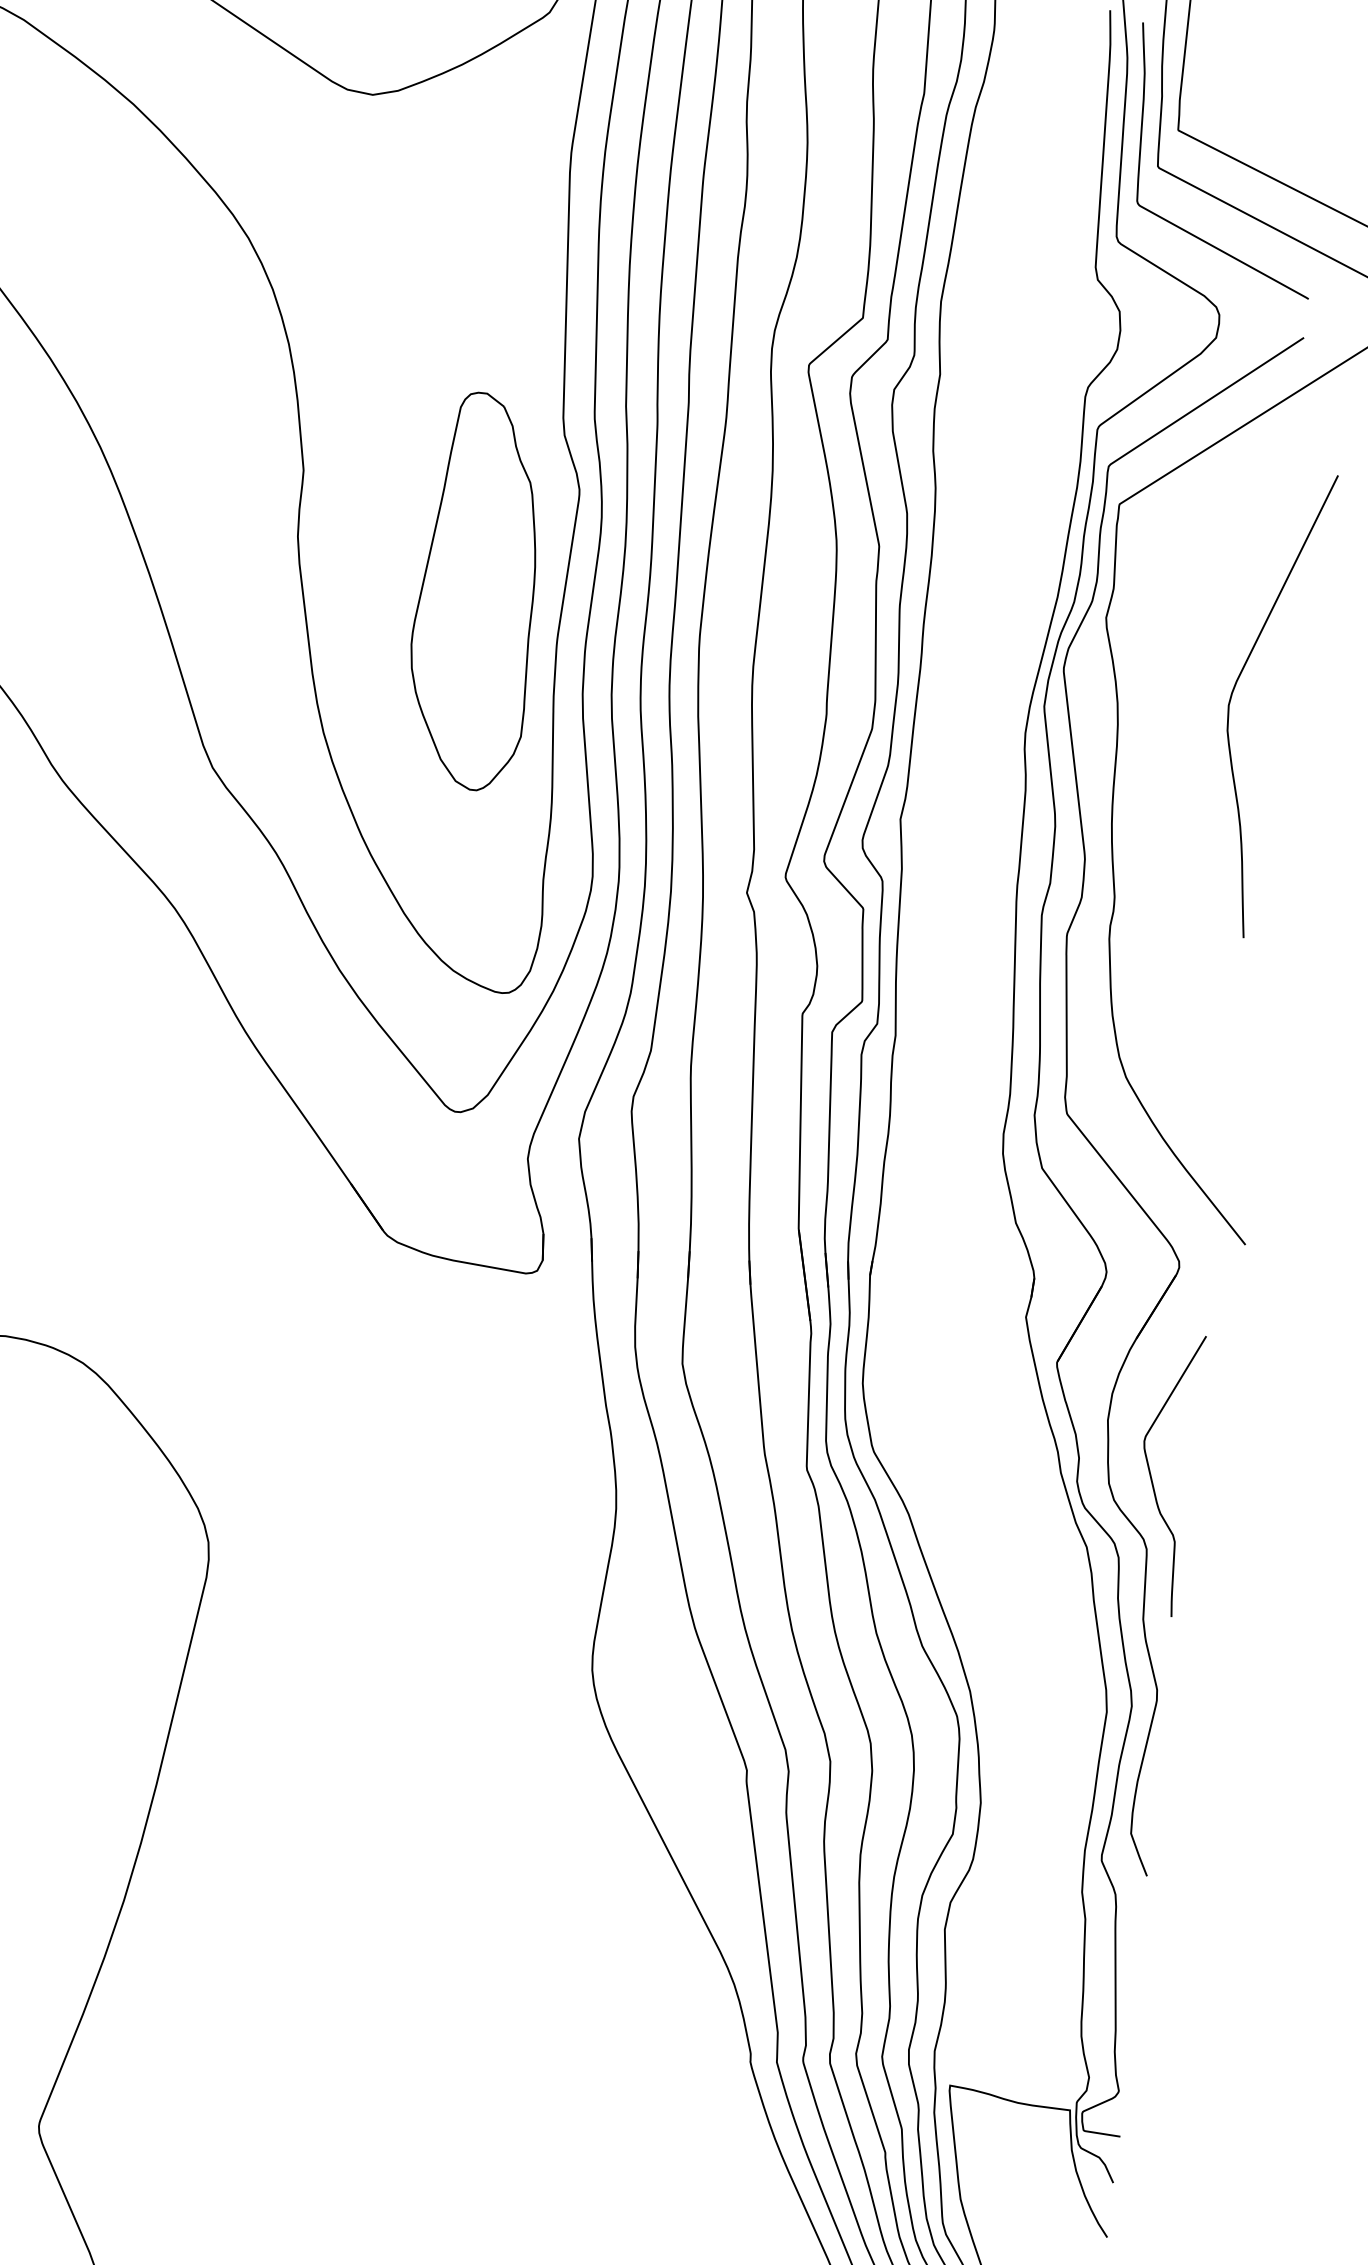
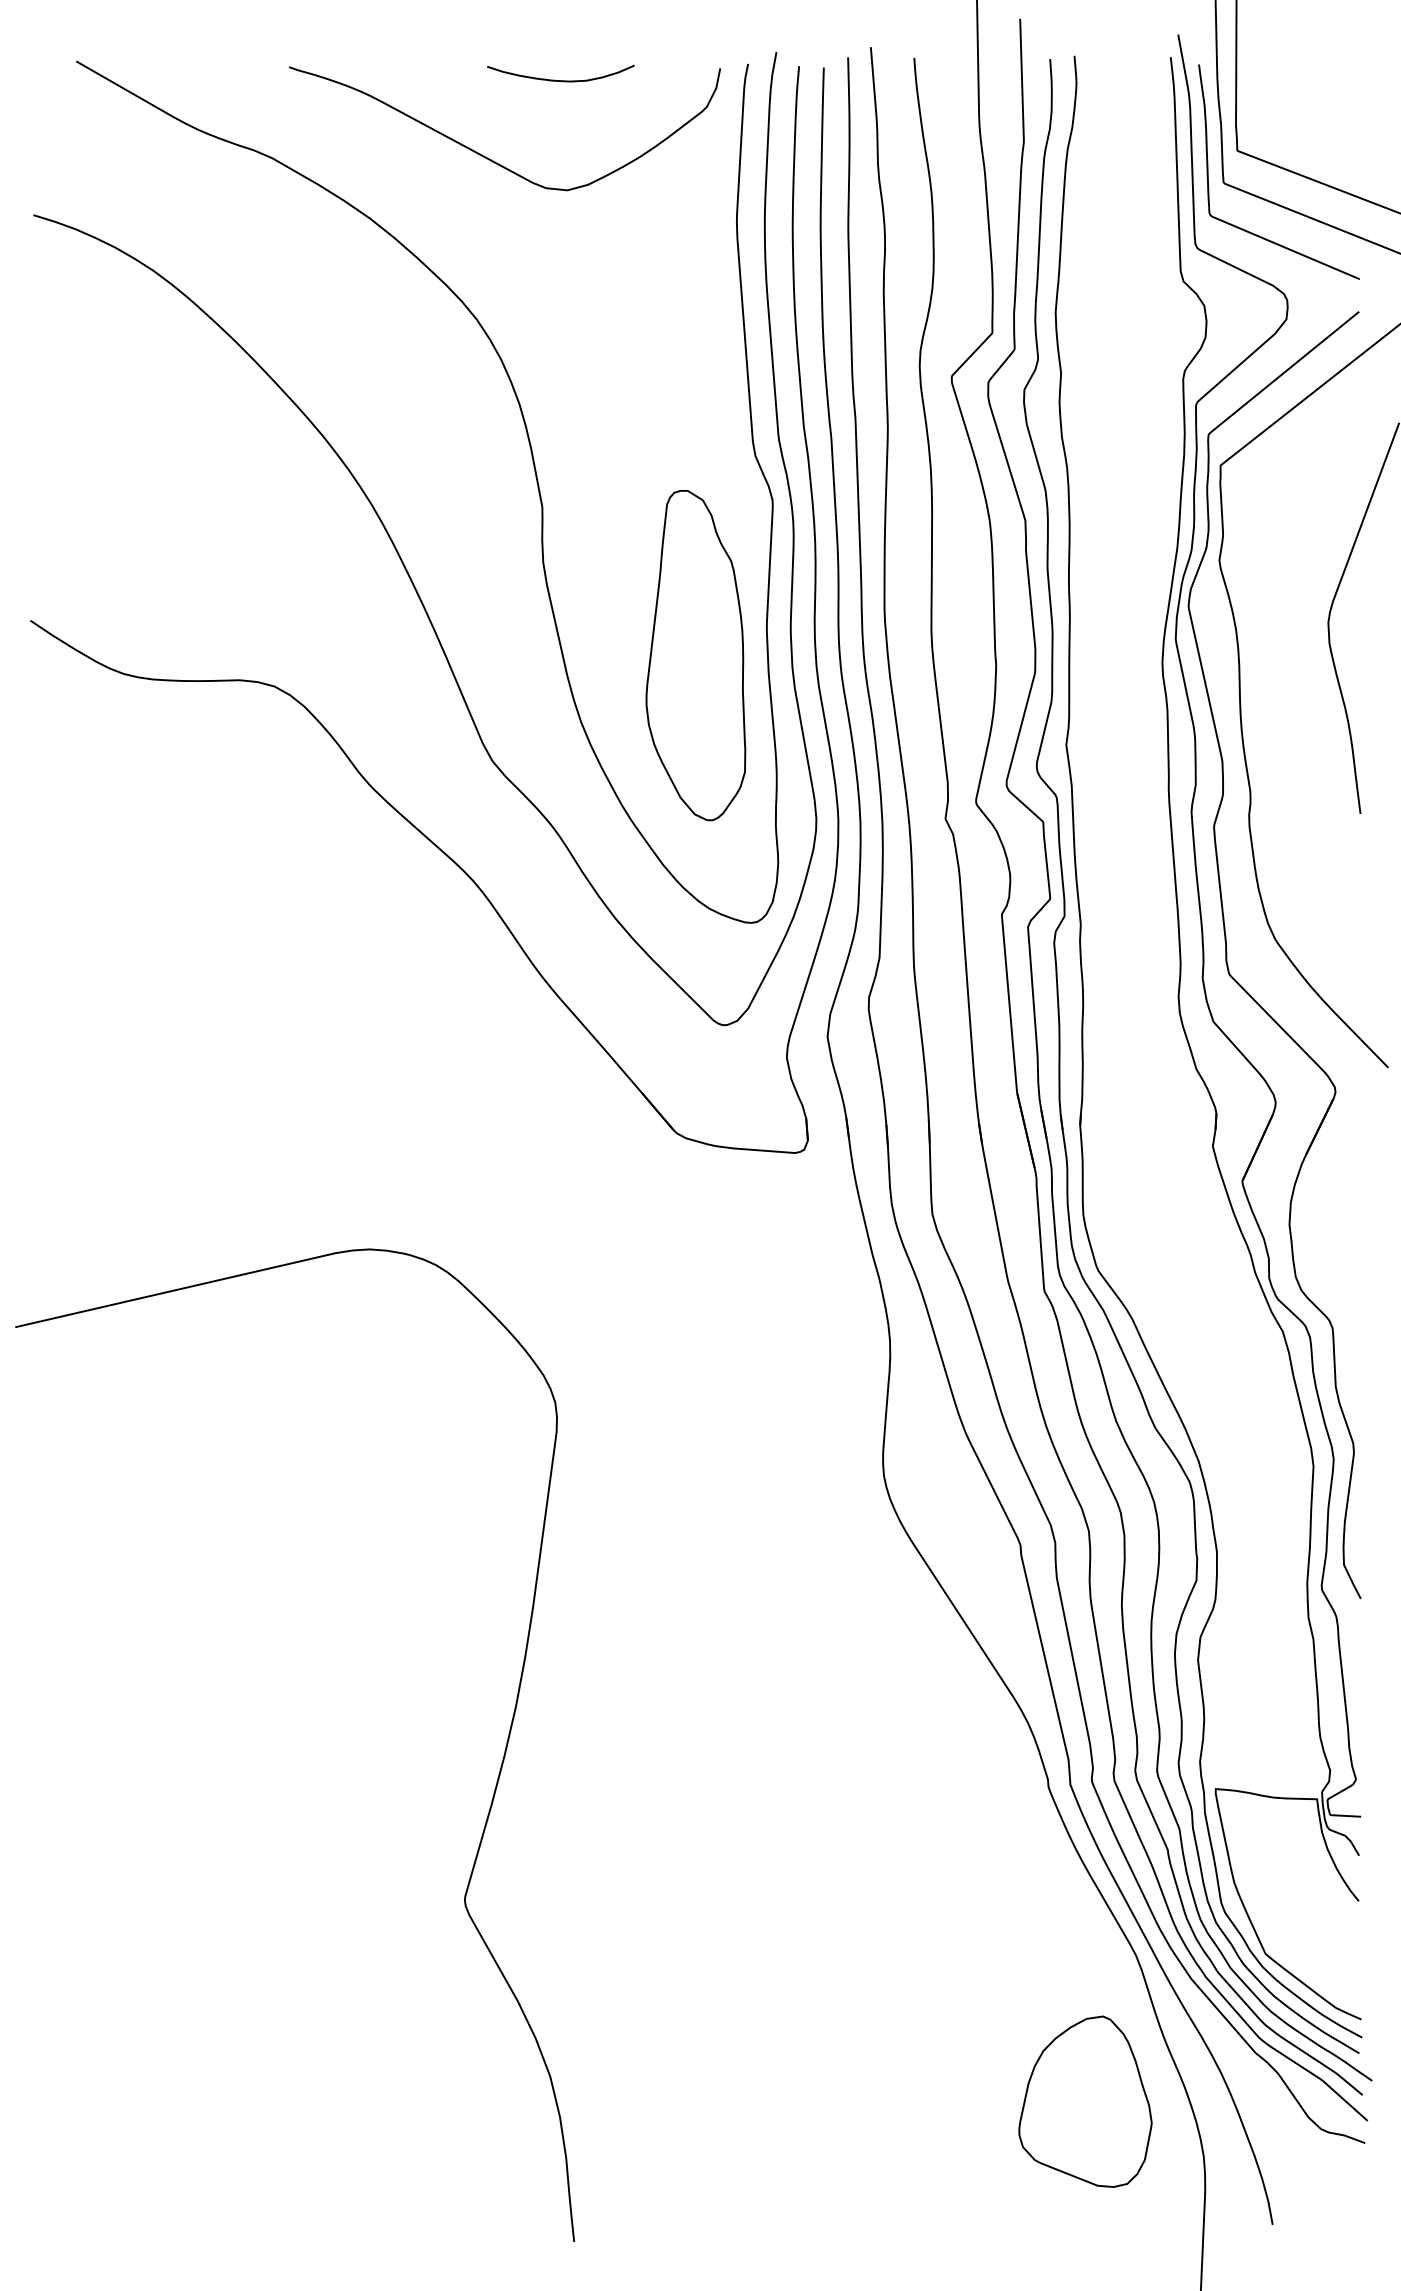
part: (476, 591) -> (695, 655), moved
curve: (1152, 1478) -> (1331, 1269), removed

